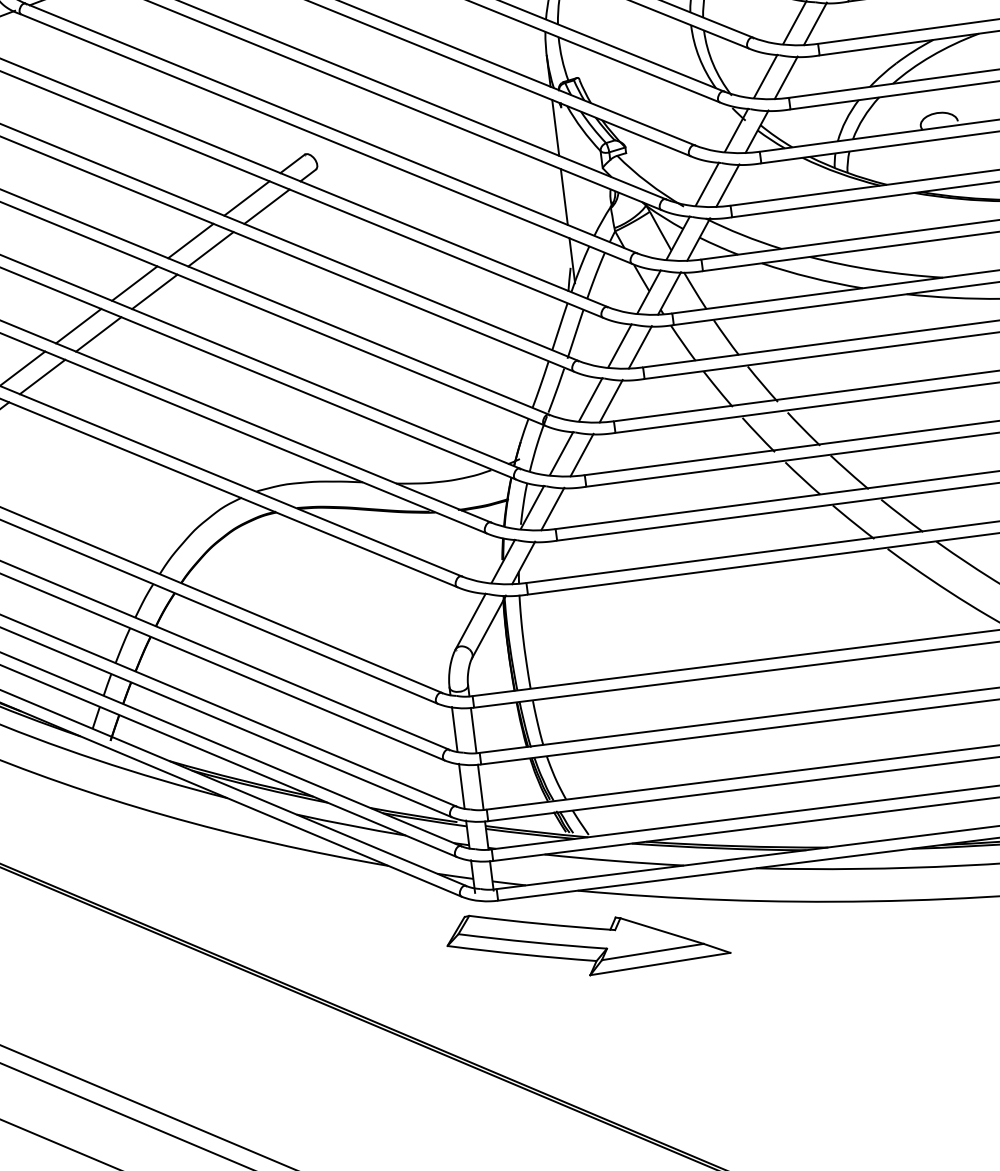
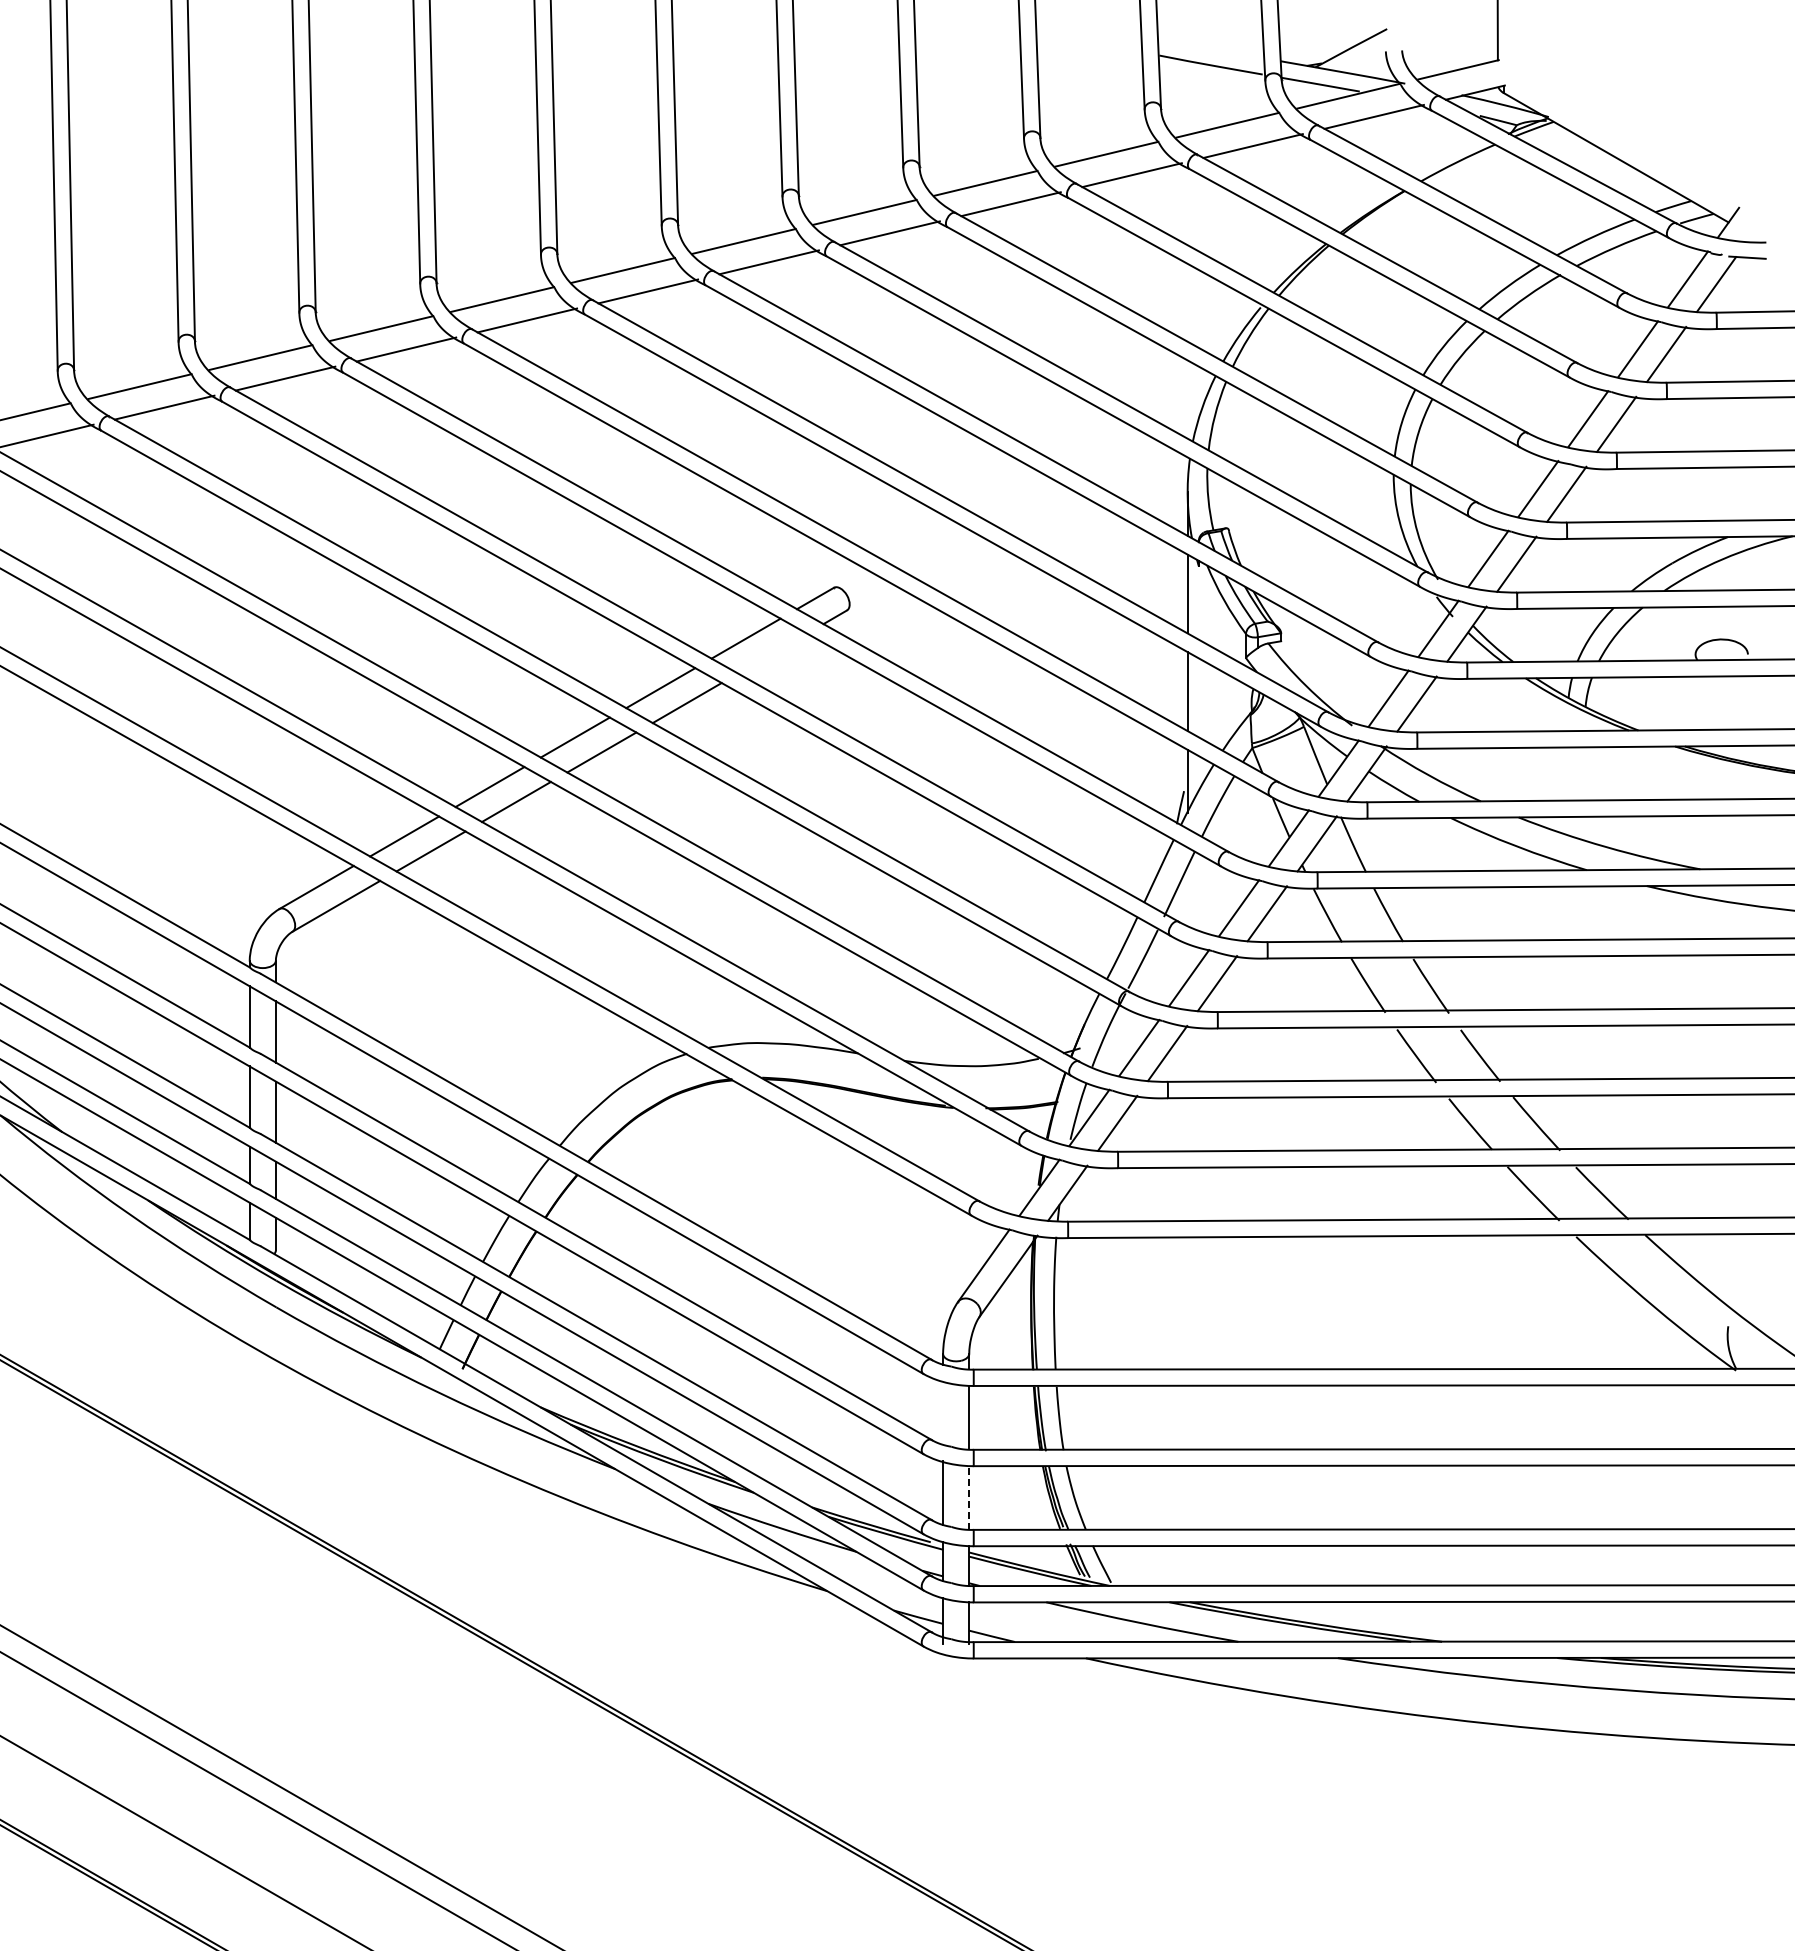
line: (266, 206) -> (772, 653), removed
line: (455, 729) -> (943, 1412), removed
line: (480, 787) -> (969, 1497), solid -> dashed
part: (587, 938) -> (1091, 1726), removed

